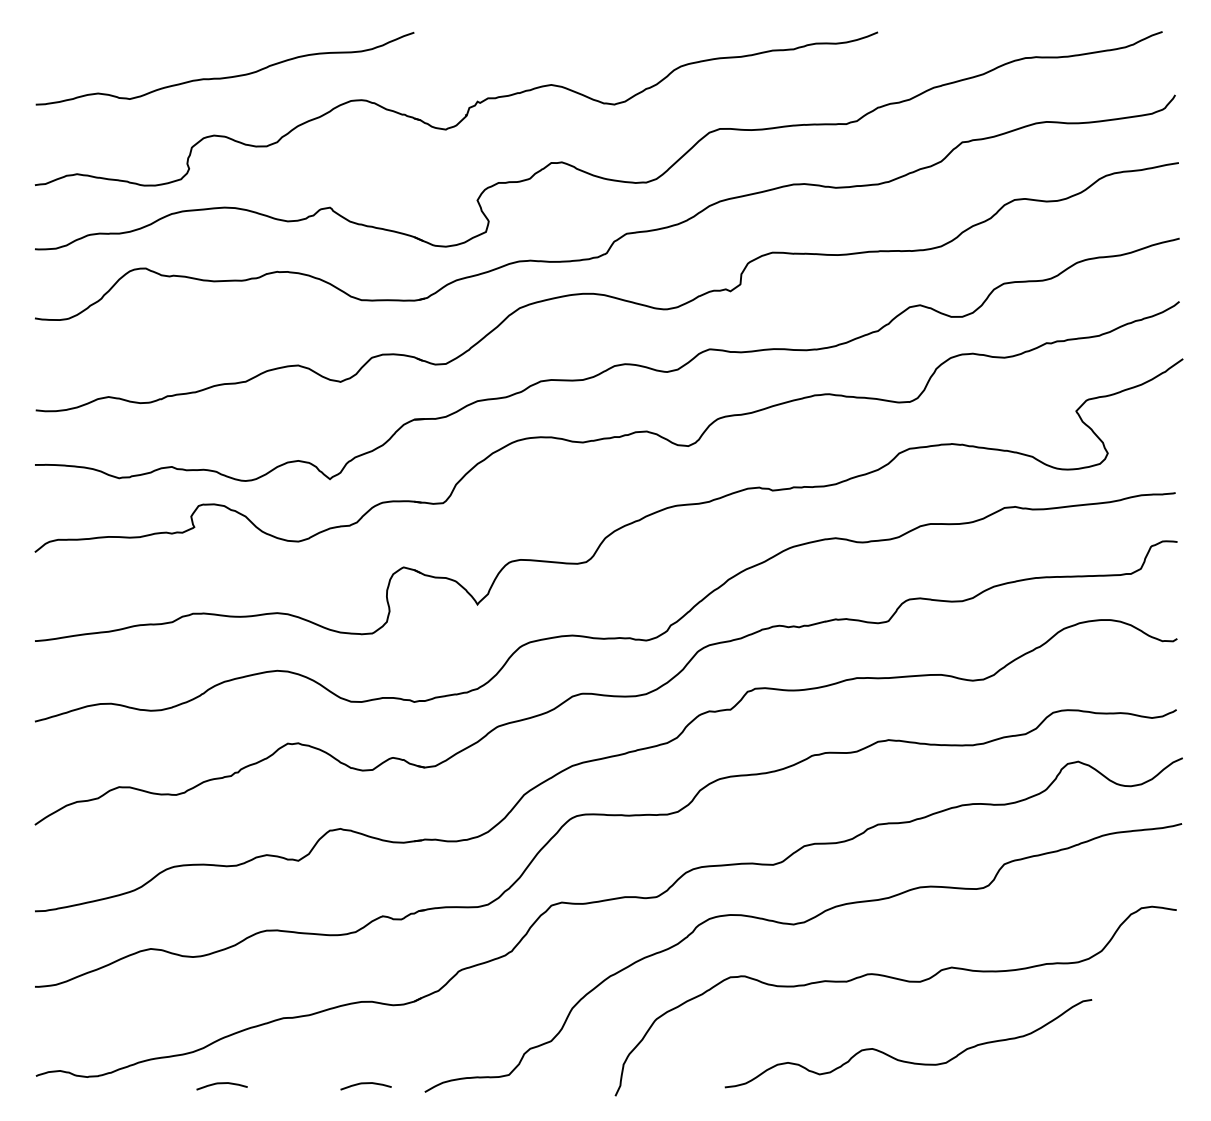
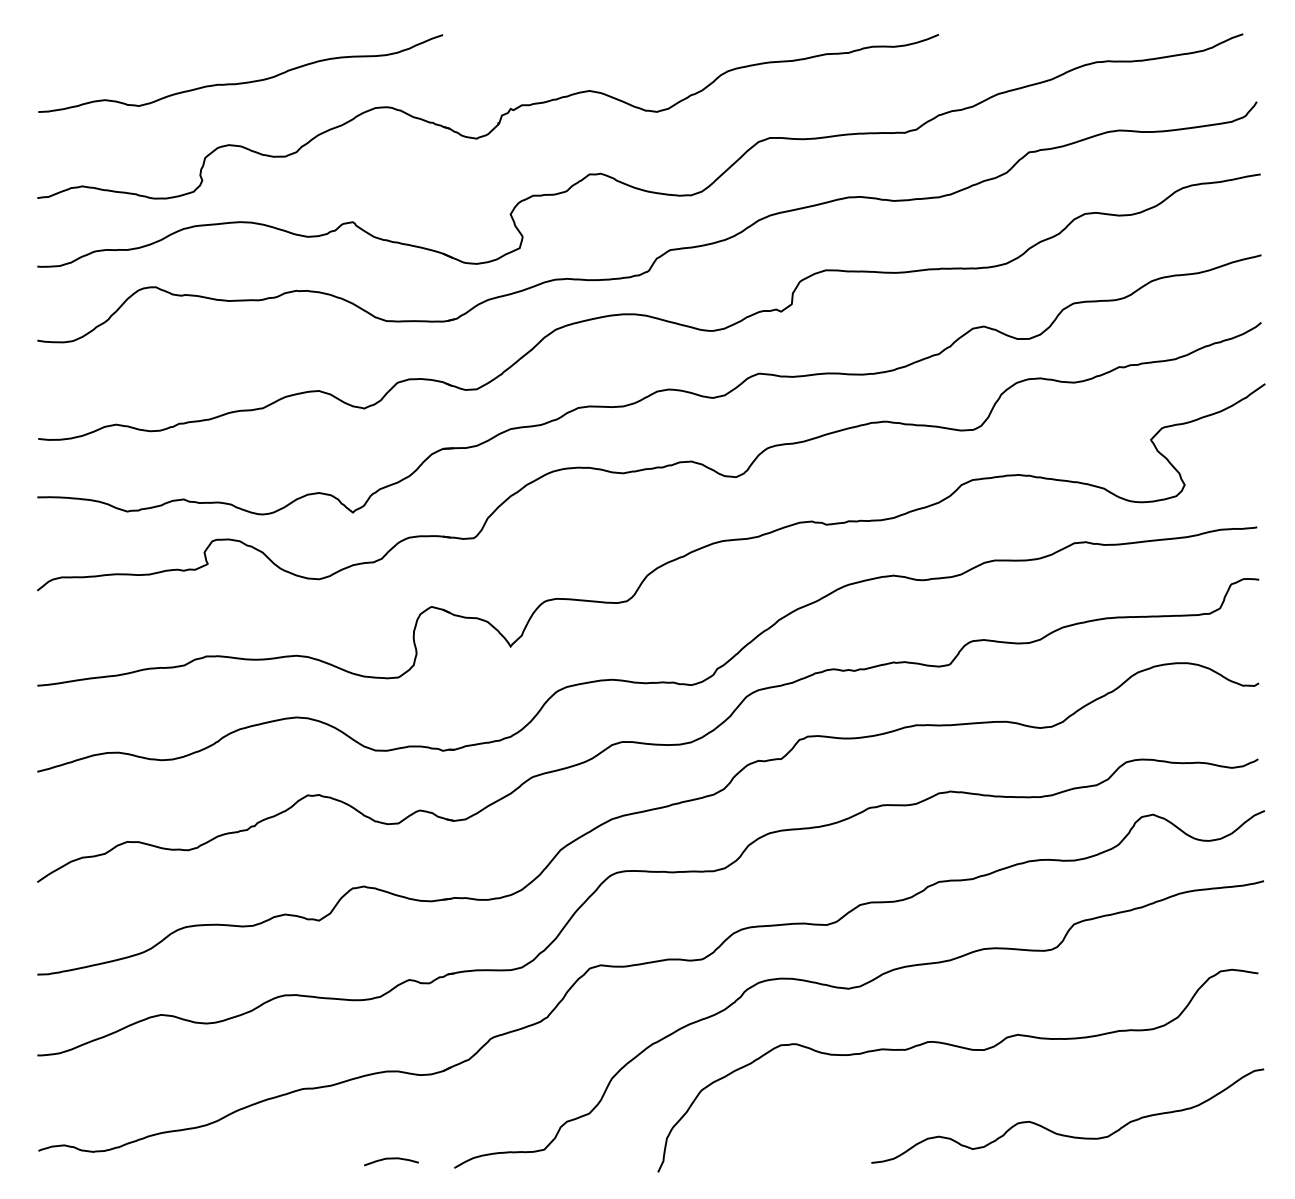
curve: (904, 1060) -> (1063, 1134), moved
curve: (221, 1084) -> (236, 1159), removed

